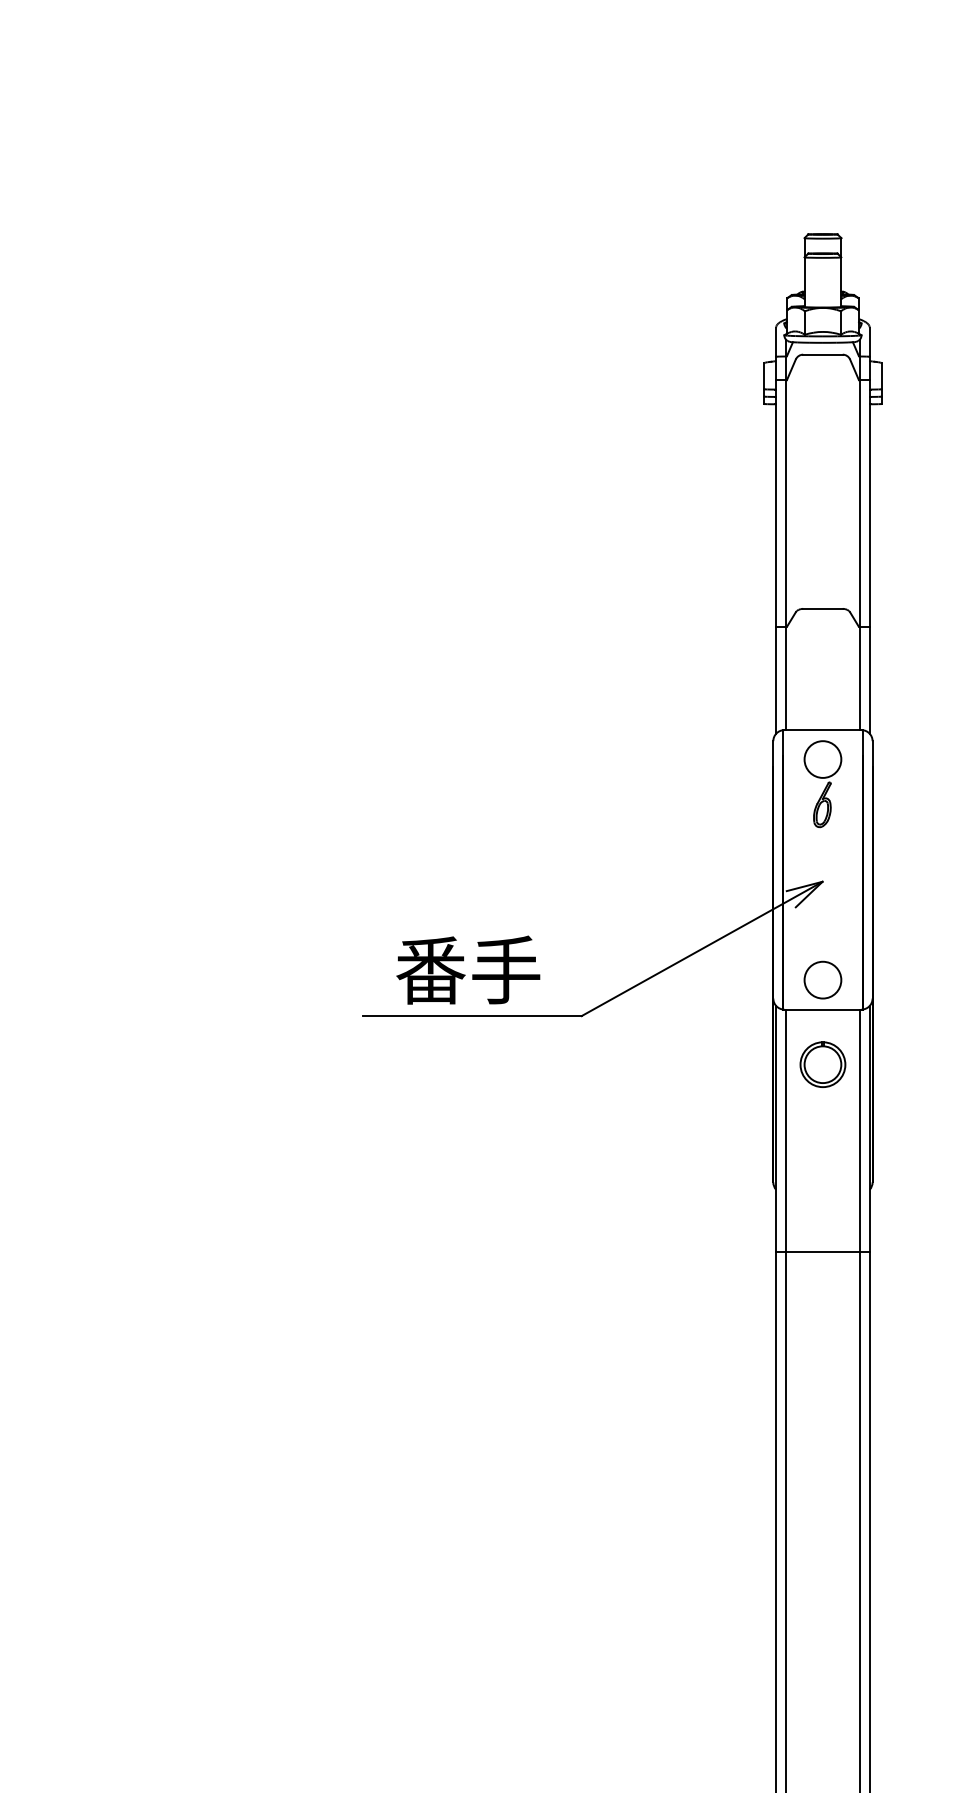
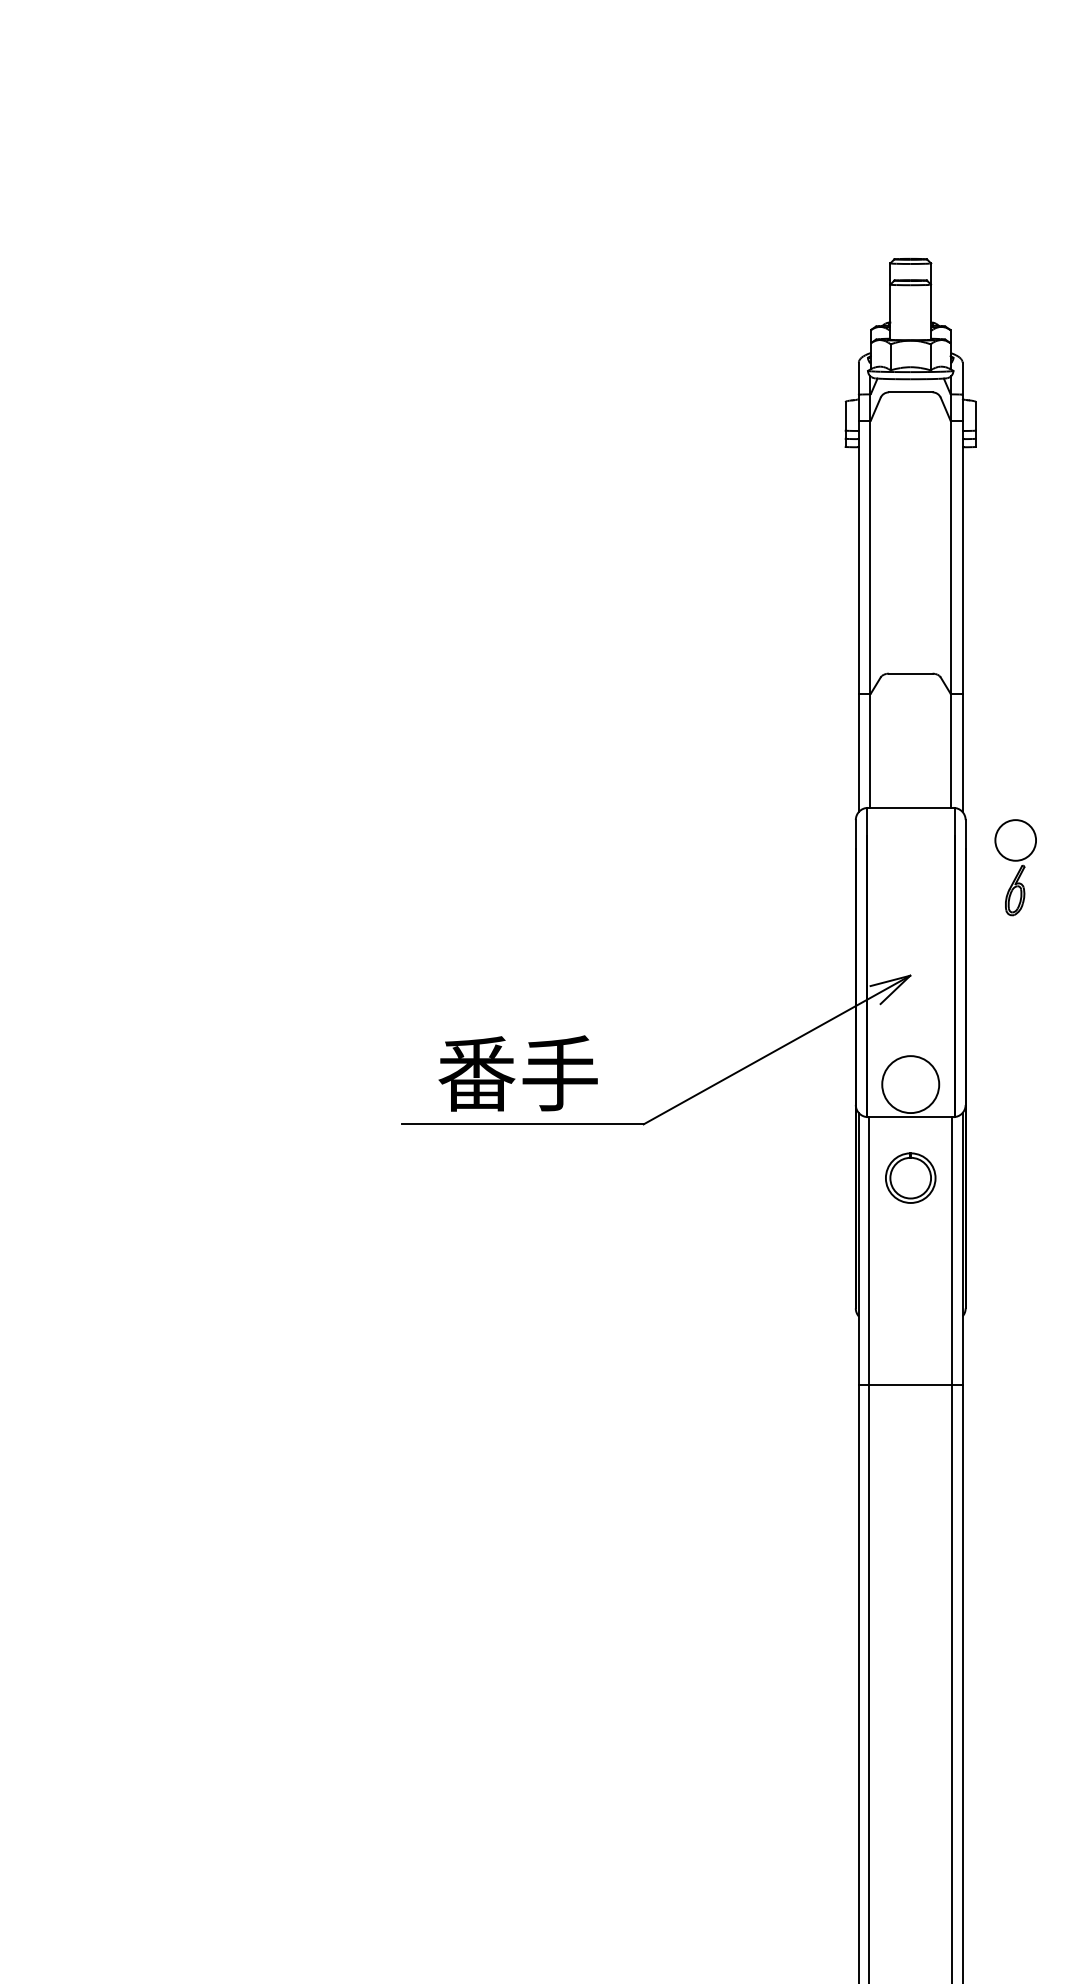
part: (822, 784) -> (1015, 867), moved
circle: (822, 980) -> (910, 1084), size x1.4

